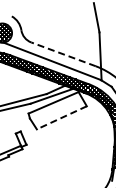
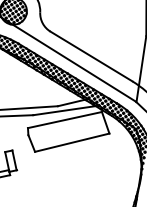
line: (63, 54) -> (91, 56), dashed -> solid
line: (61, 117) -> (71, 142), dashed -> solid

